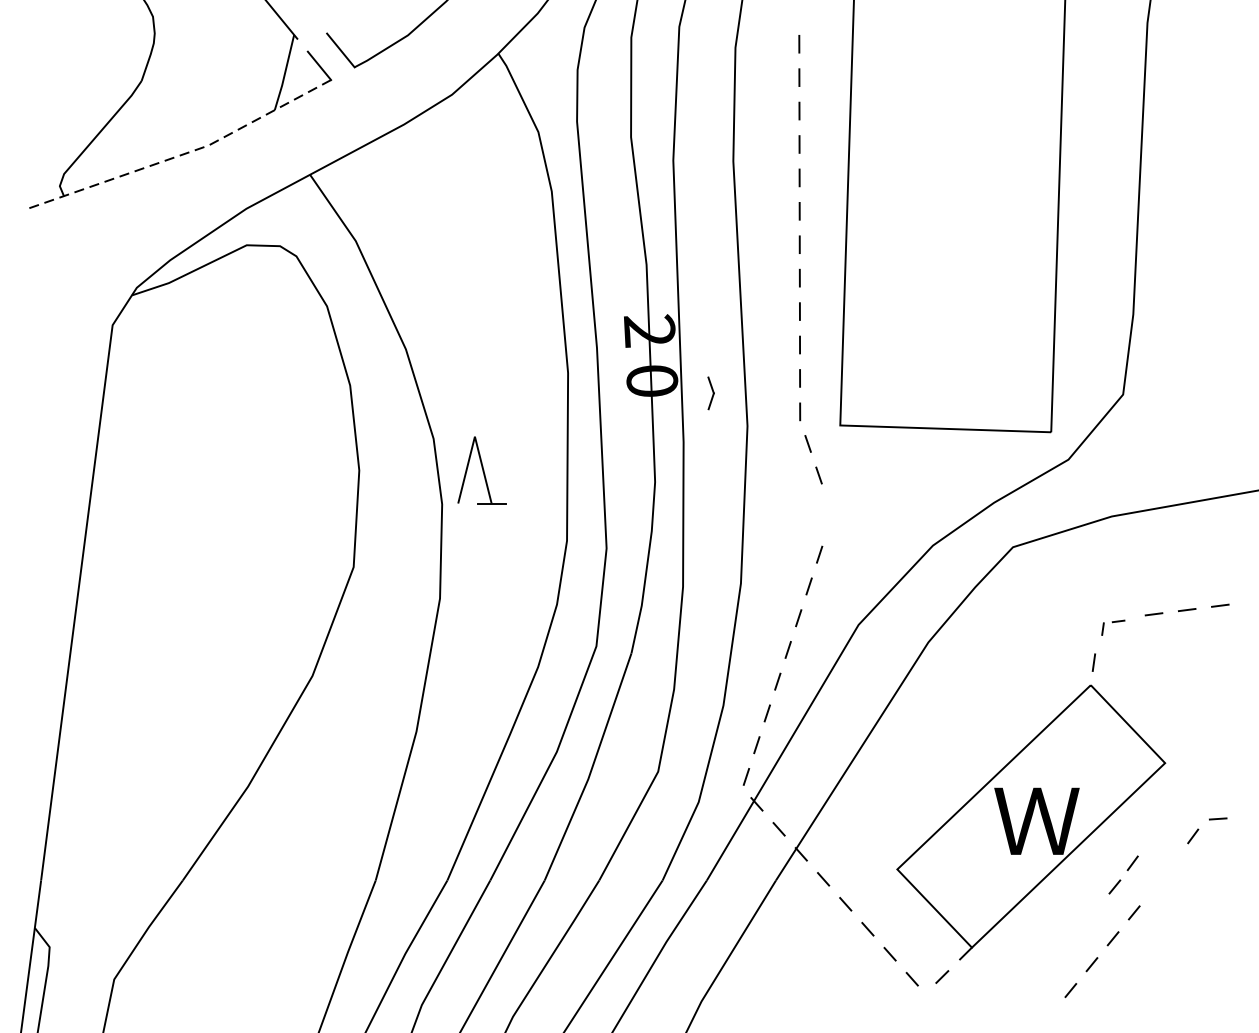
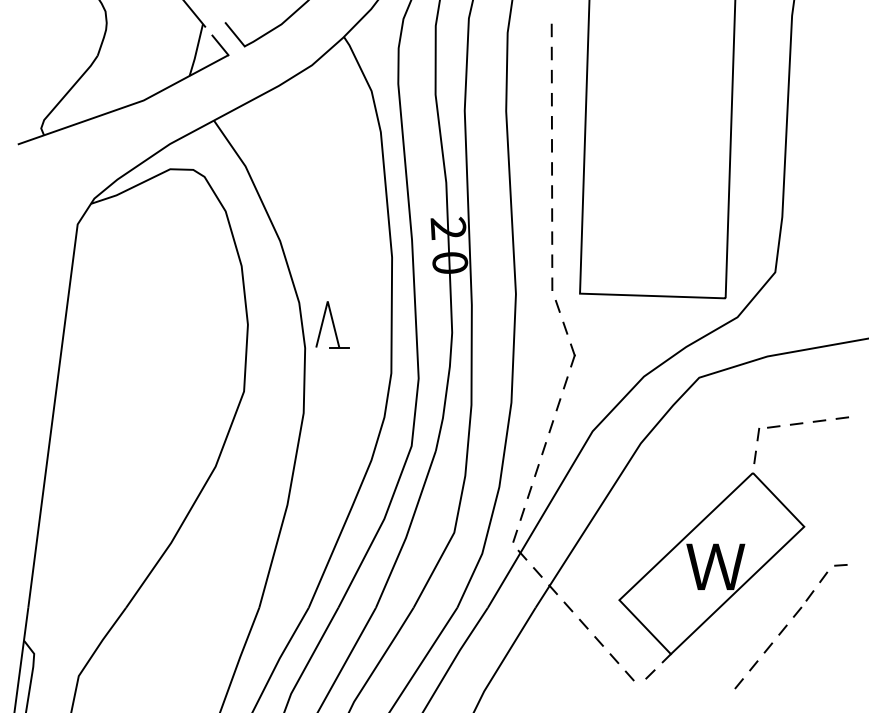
line: (183, 154) -> (126, 106), dashed -> solid
part: (710, 393) -> (572, 355), moved
part: (1113, 628) -> (768, 433), size x1.43
part: (1123, 874) -> (803, 603), moved

